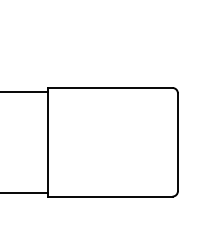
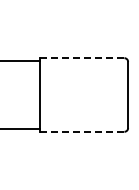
line: (110, 88) -> (82, 58), solid -> dashed
line: (109, 196) -> (81, 131), solid -> dashed

